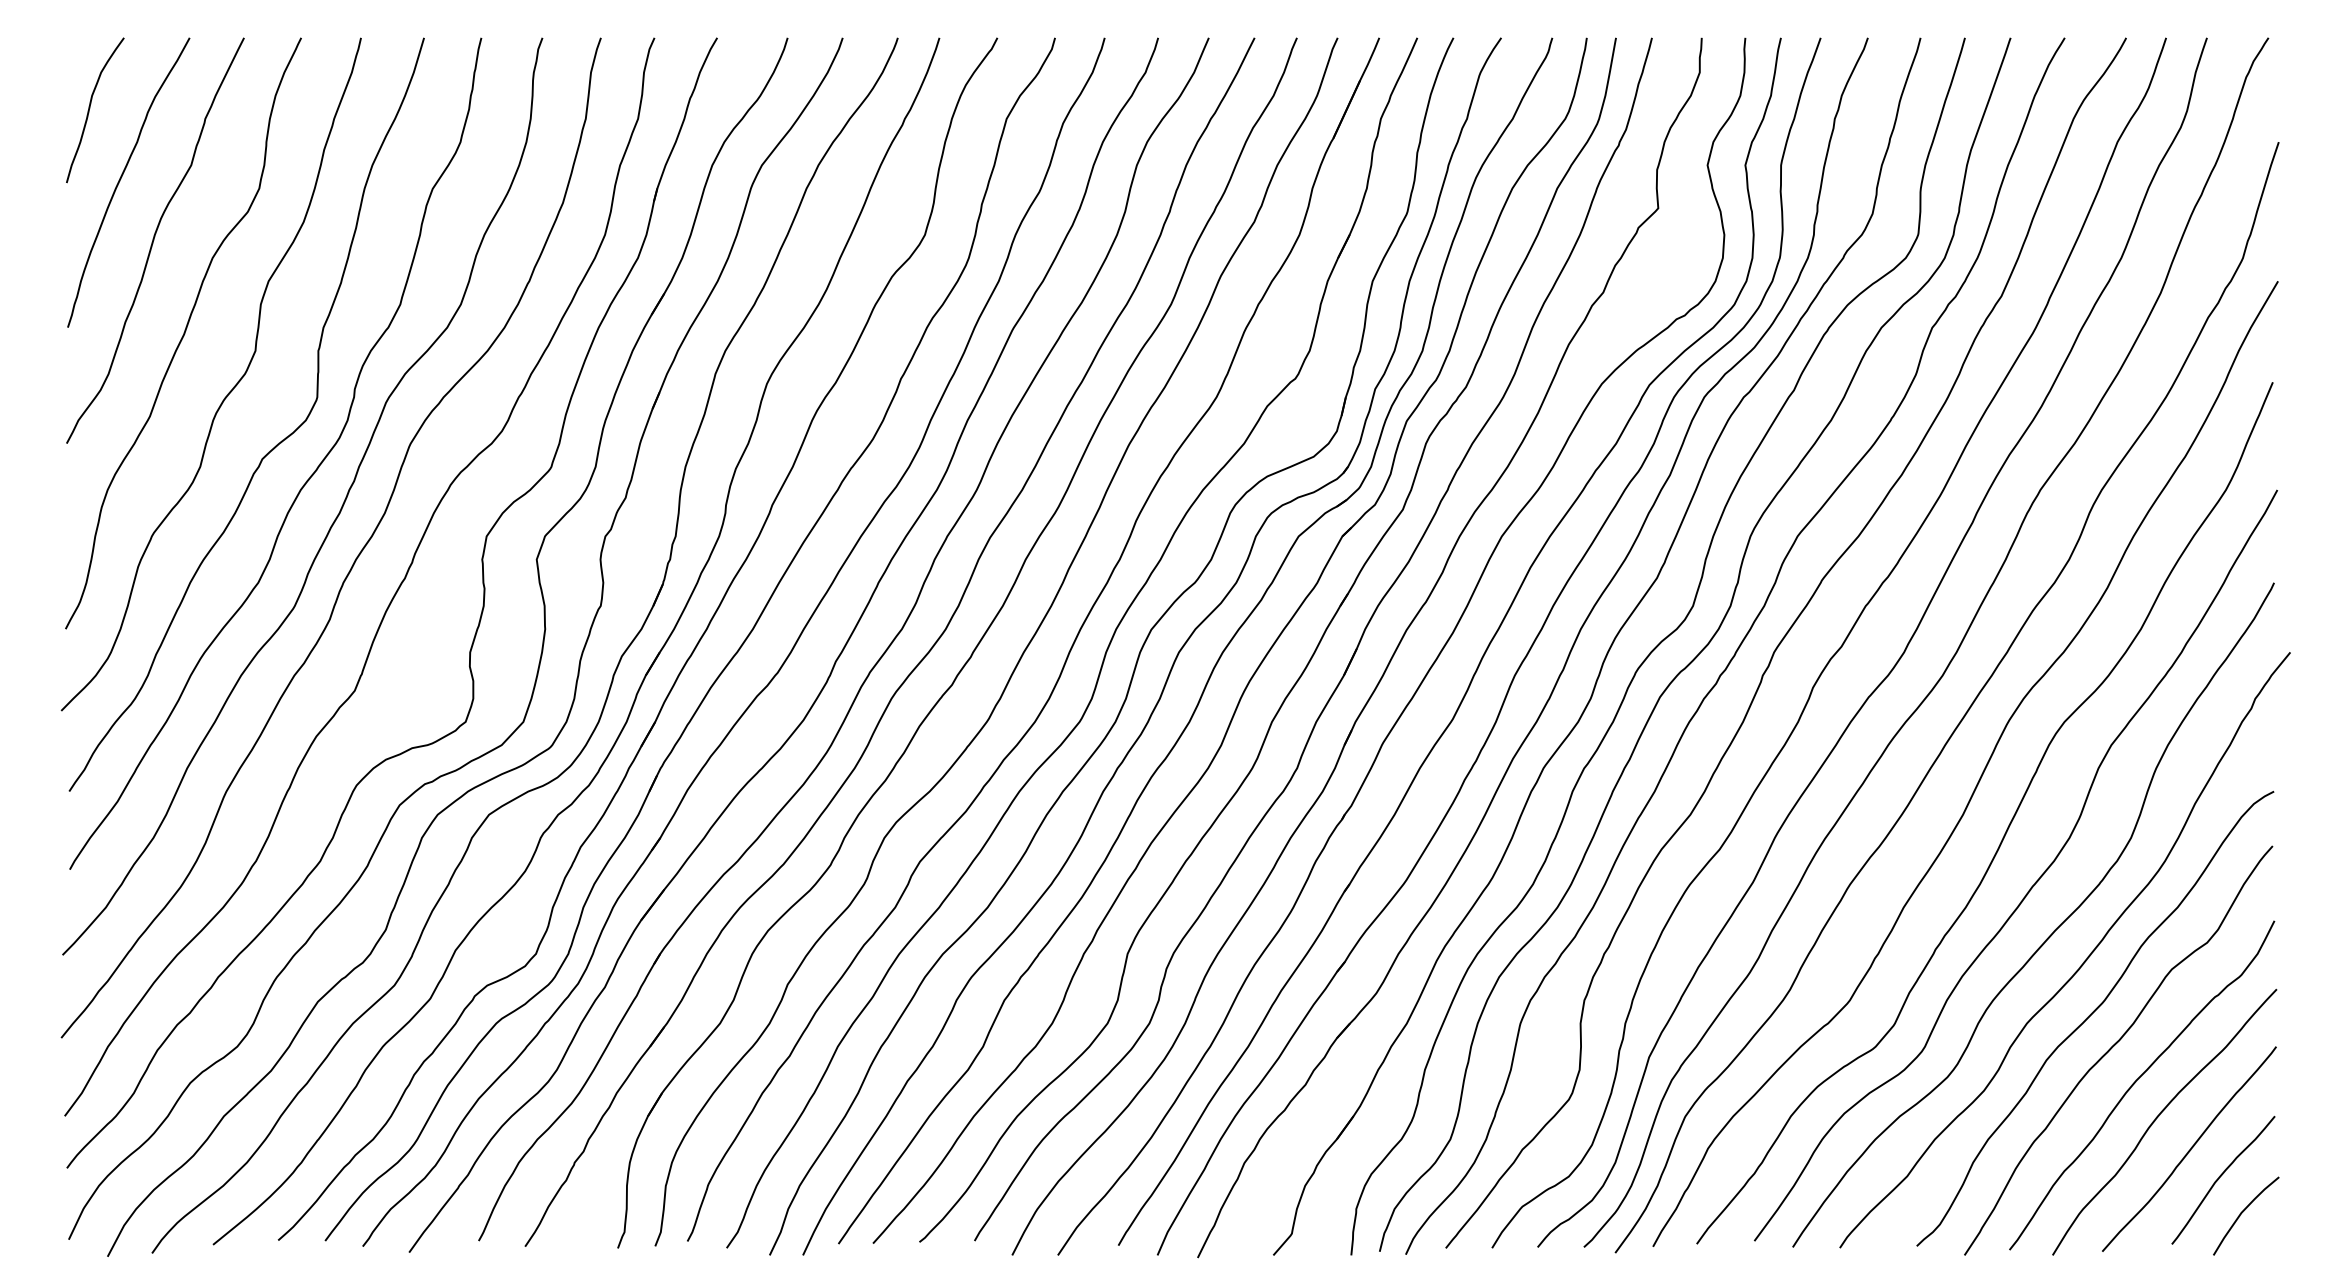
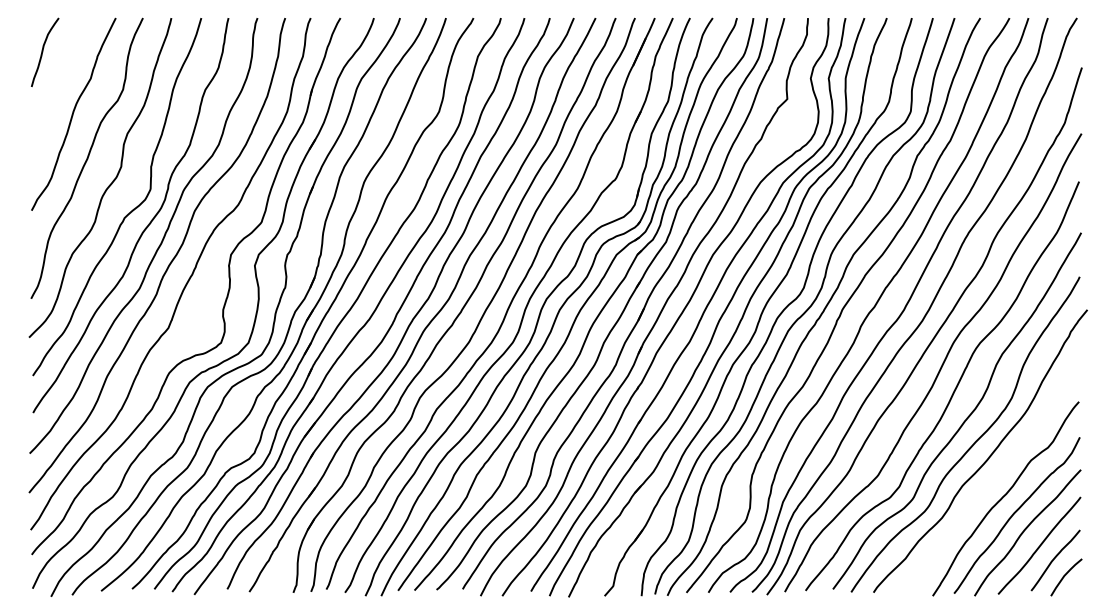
curve: (123, 177) -> (58, 84), removed
curve: (2092, 1015) -> (993, 482), removed

